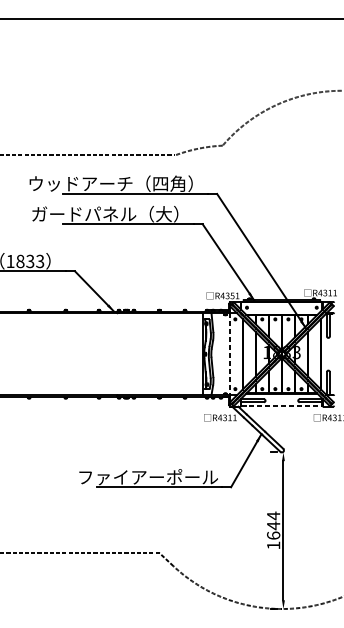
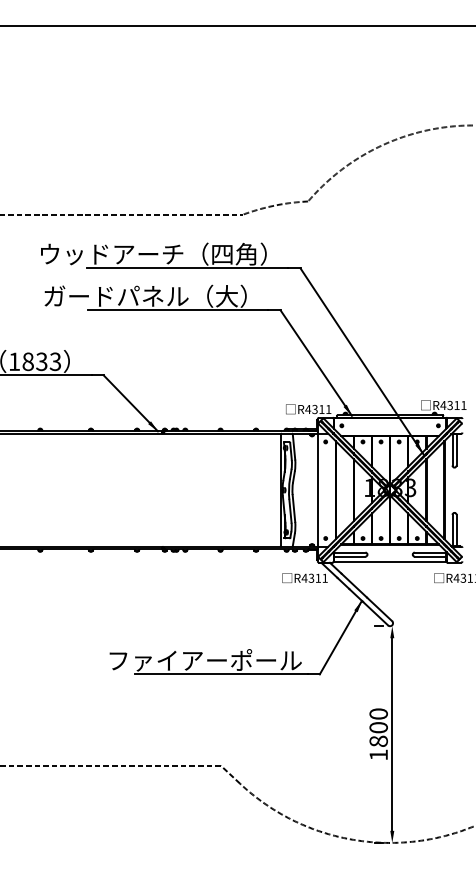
text: (232, 295) -> (321, 409), R4351 -> R4311
line: (229, 354) -> (317, 490), dashed -> solid
line: (282, 406) -> (390, 562), dashed -> solid
text: (273, 525) -> (378, 727), 1644 -> 1800

